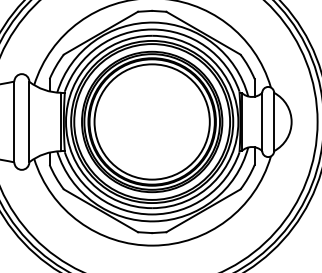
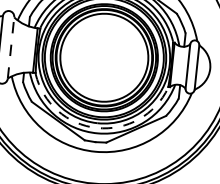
line: (29, 121) -> (11, 47), solid -> dashed
arc: (152, 214) -> (97, 128), solid -> dashed

